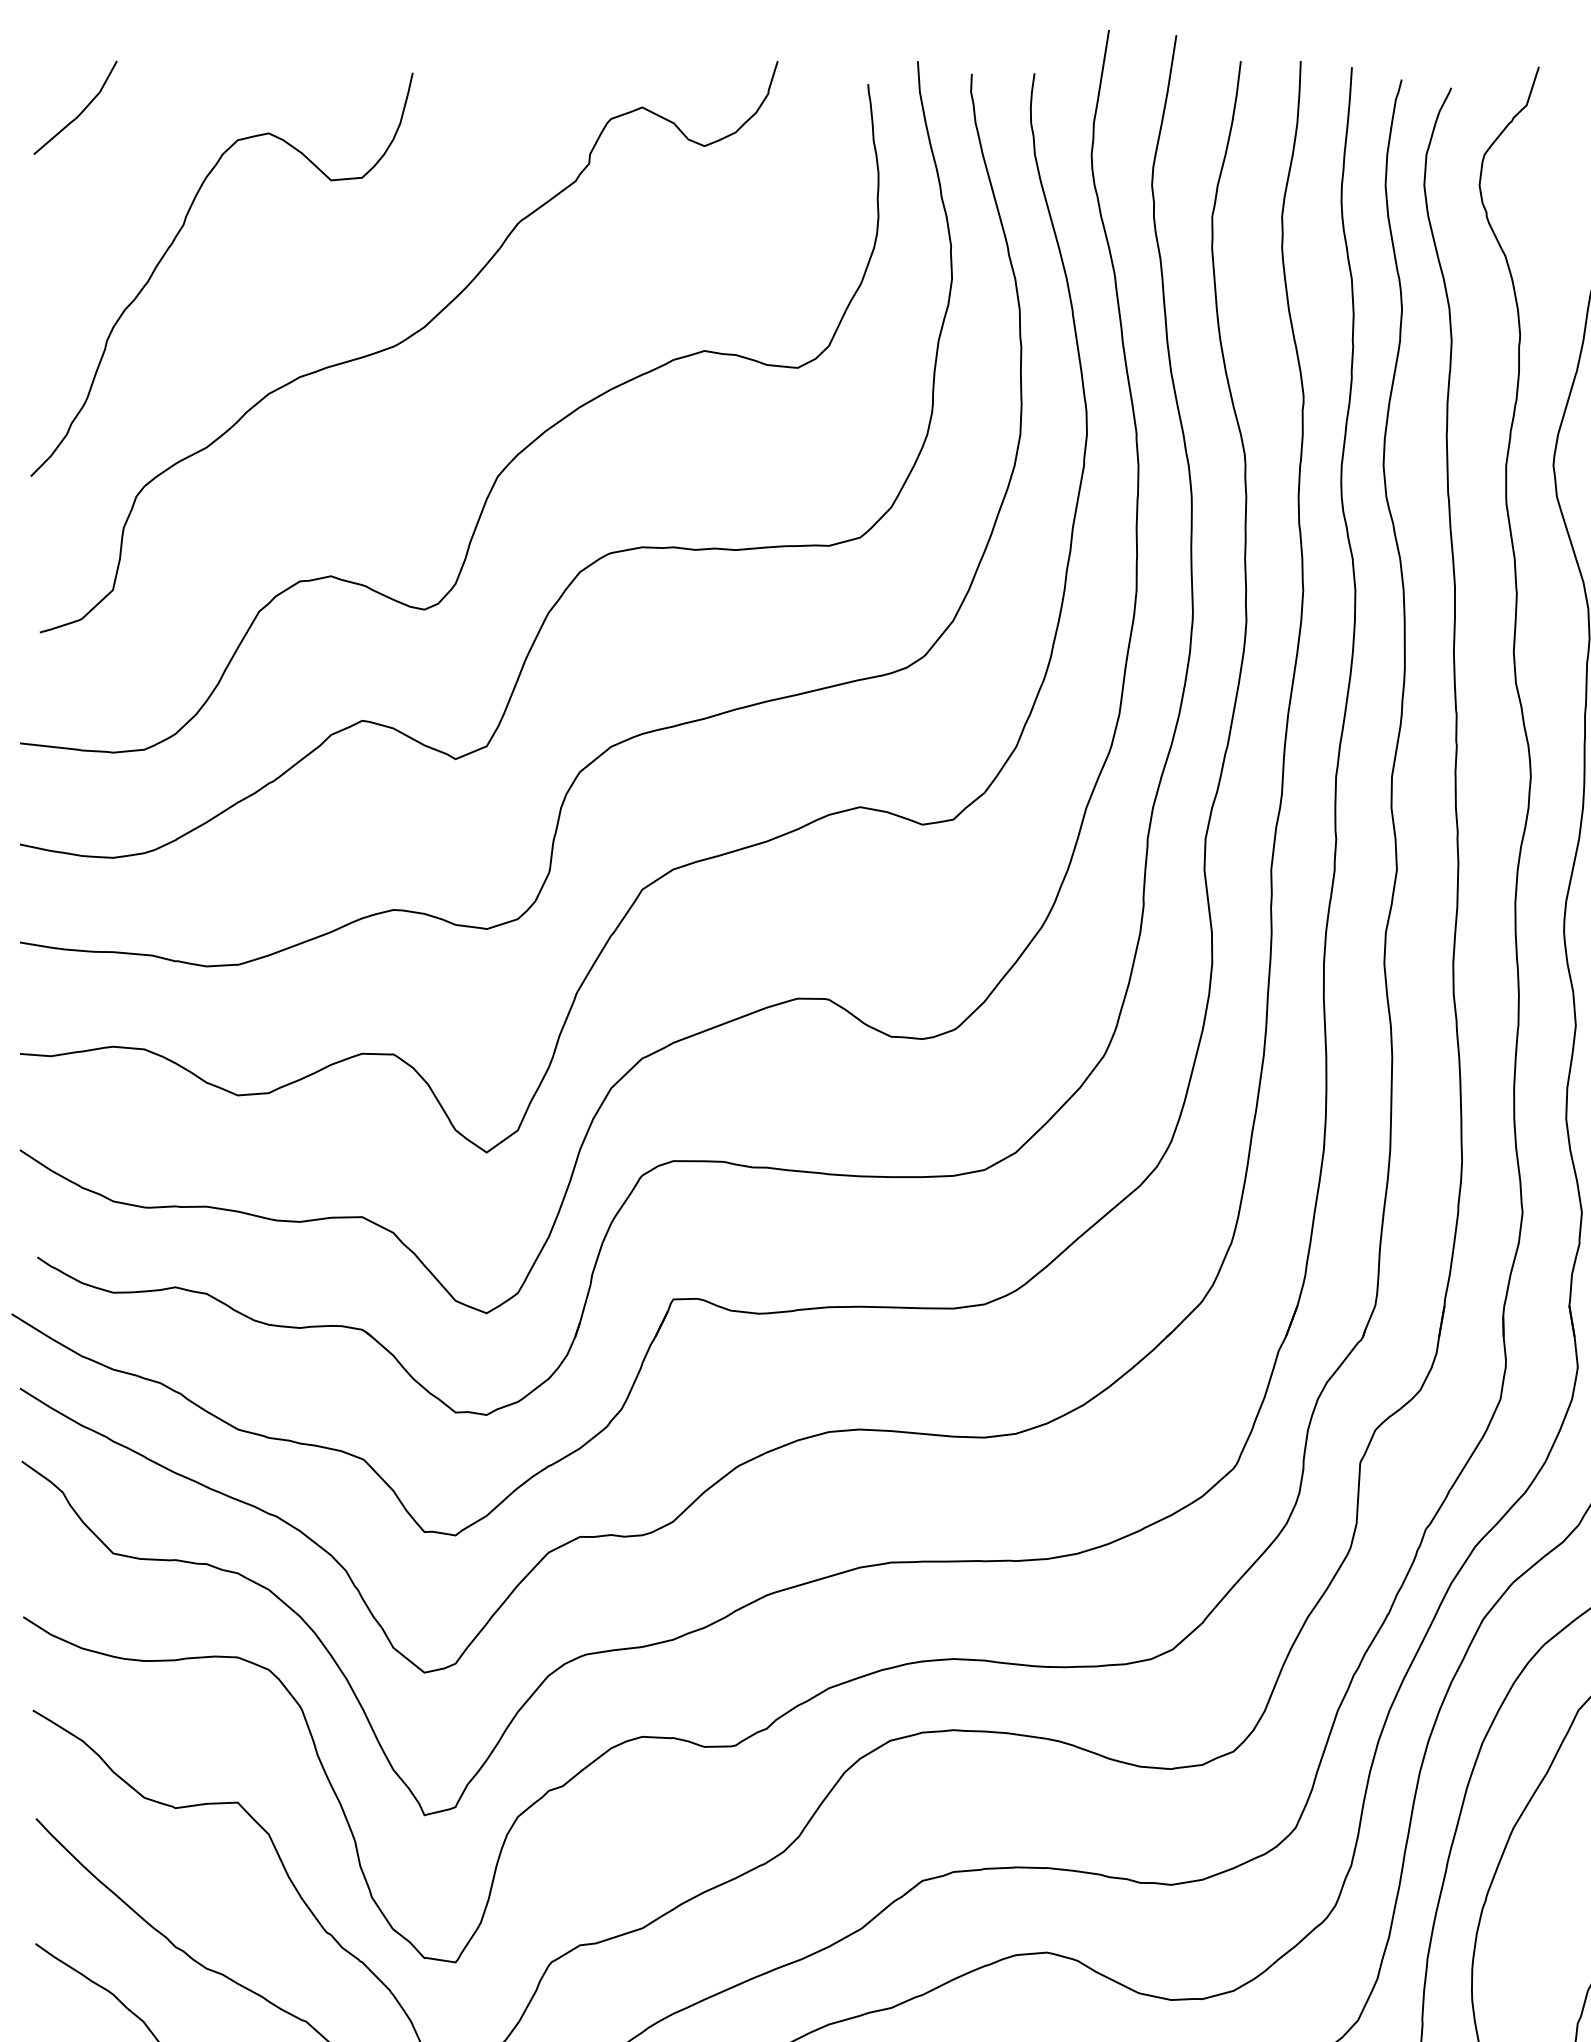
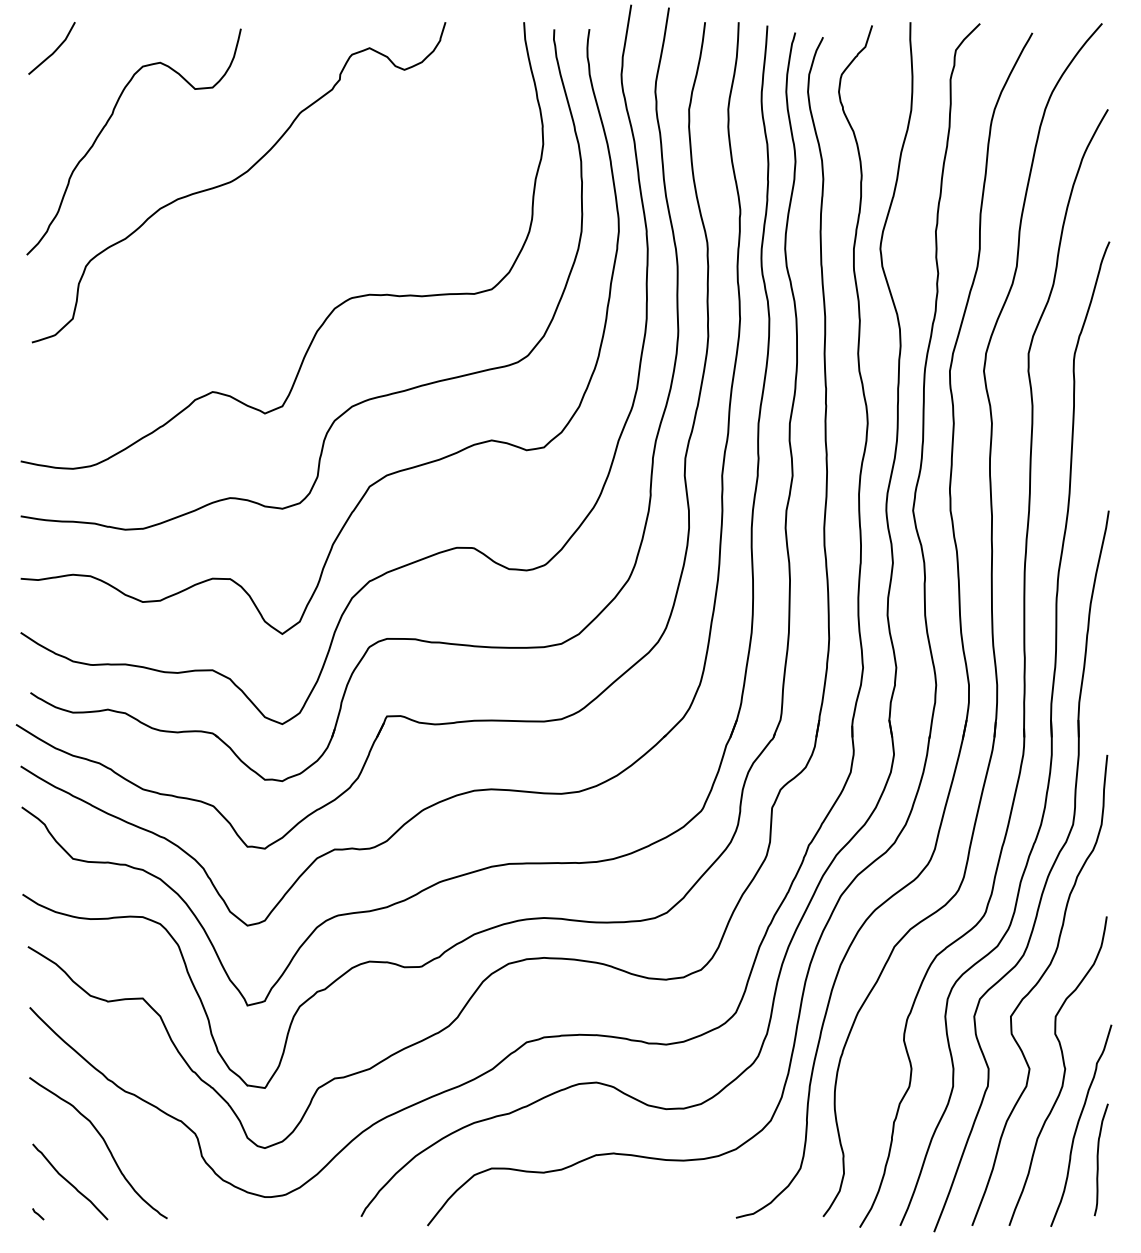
curve: (501, 470) -> (290, 251), removed

